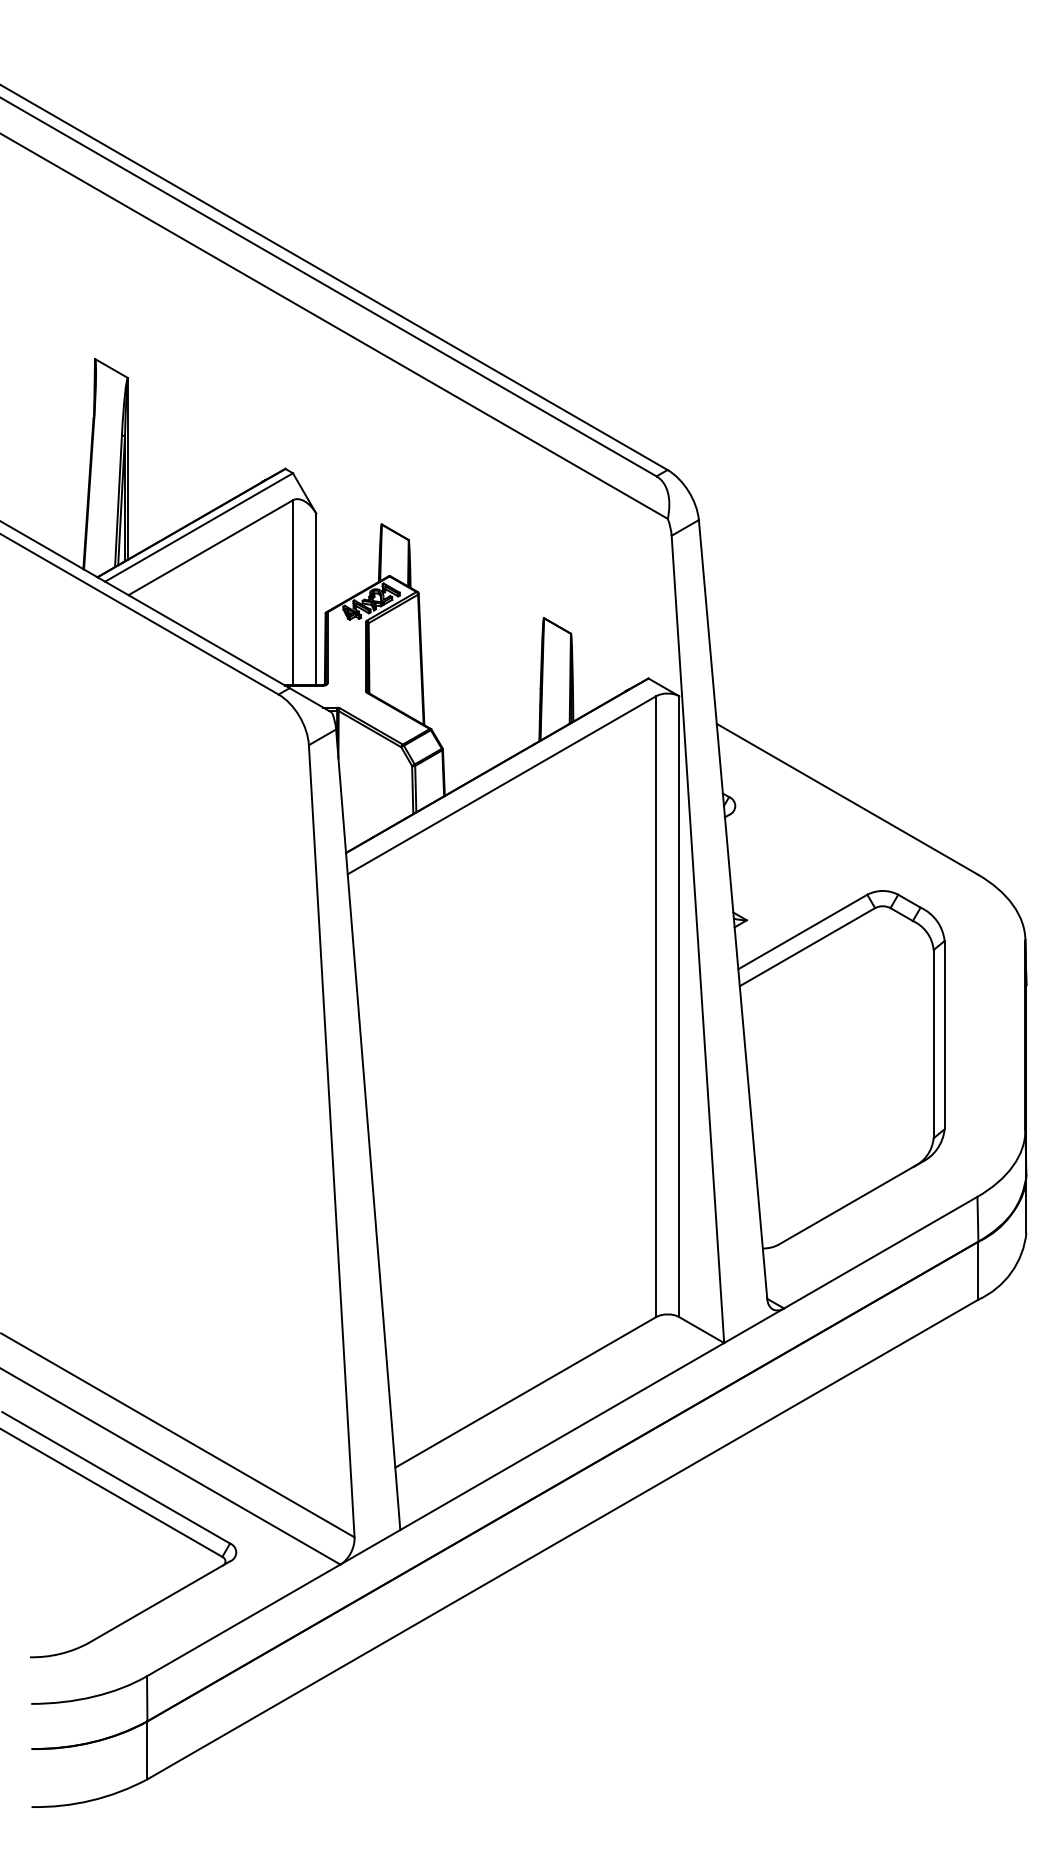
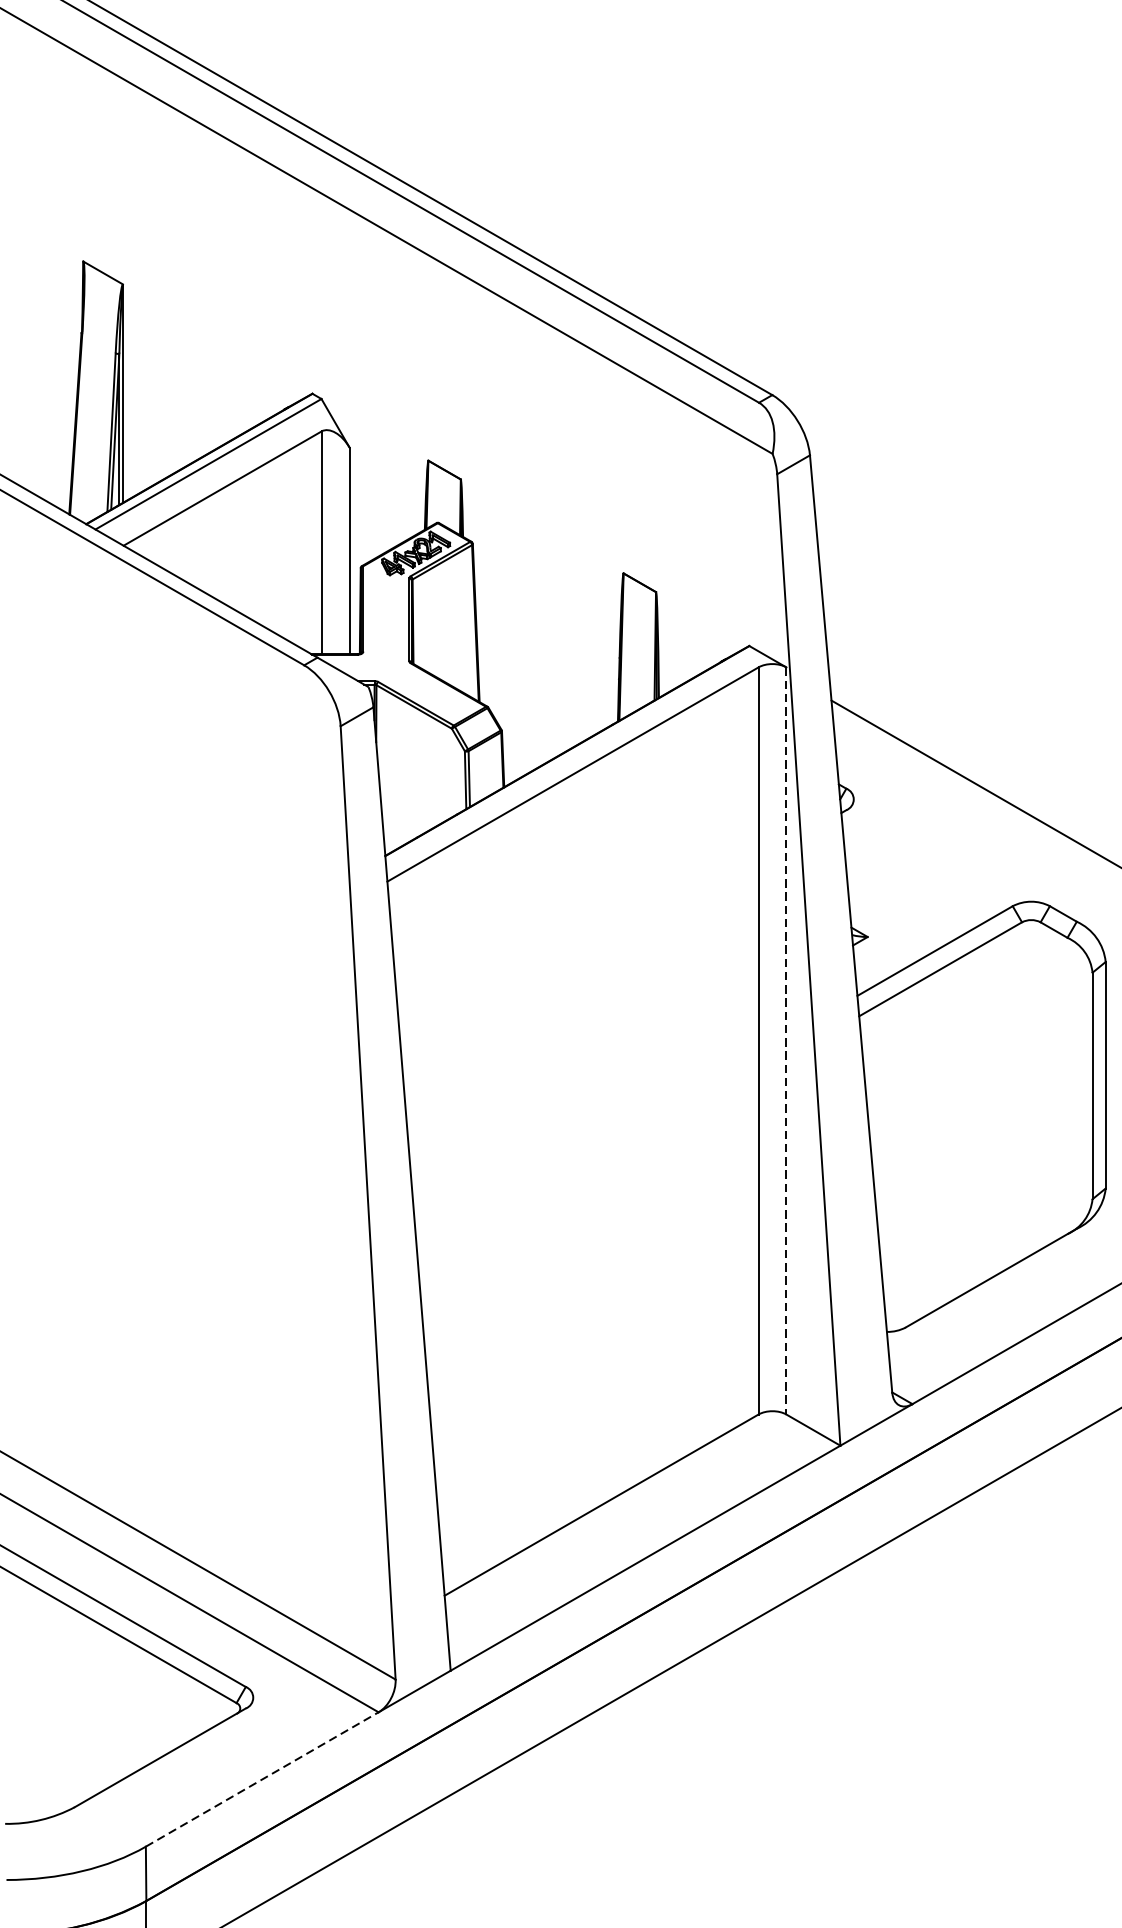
line: (679, 1007) -> (786, 1041), solid -> dashed
line: (243, 1620) -> (261, 1779), solid -> dashed

